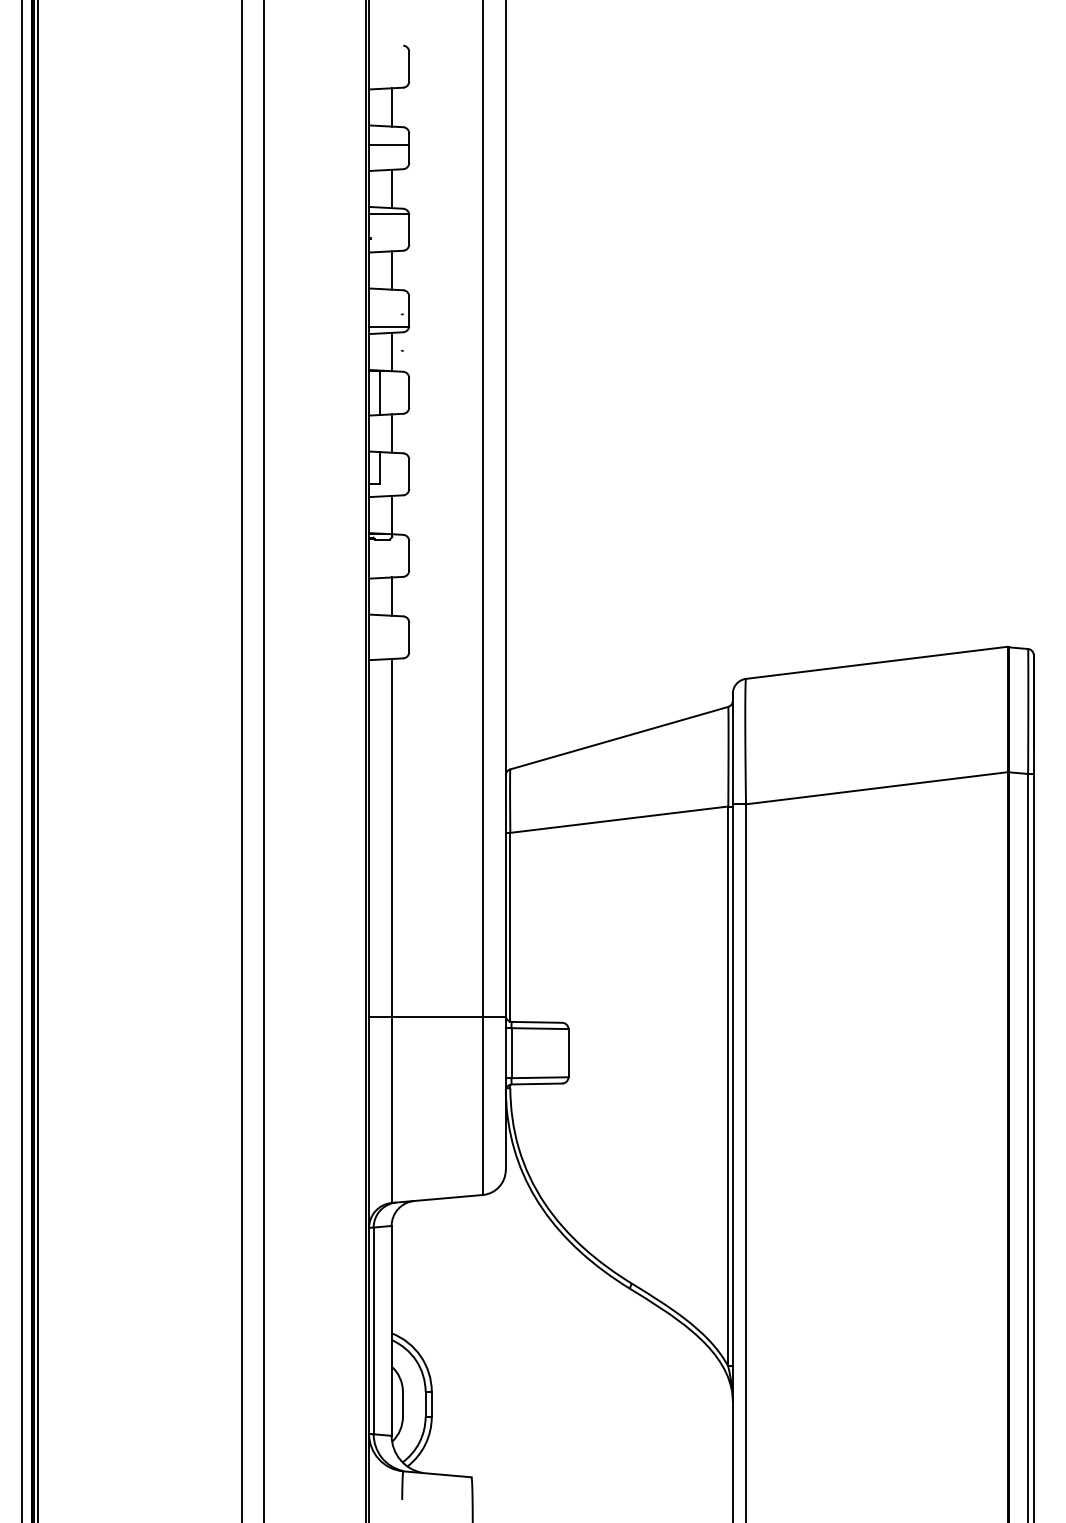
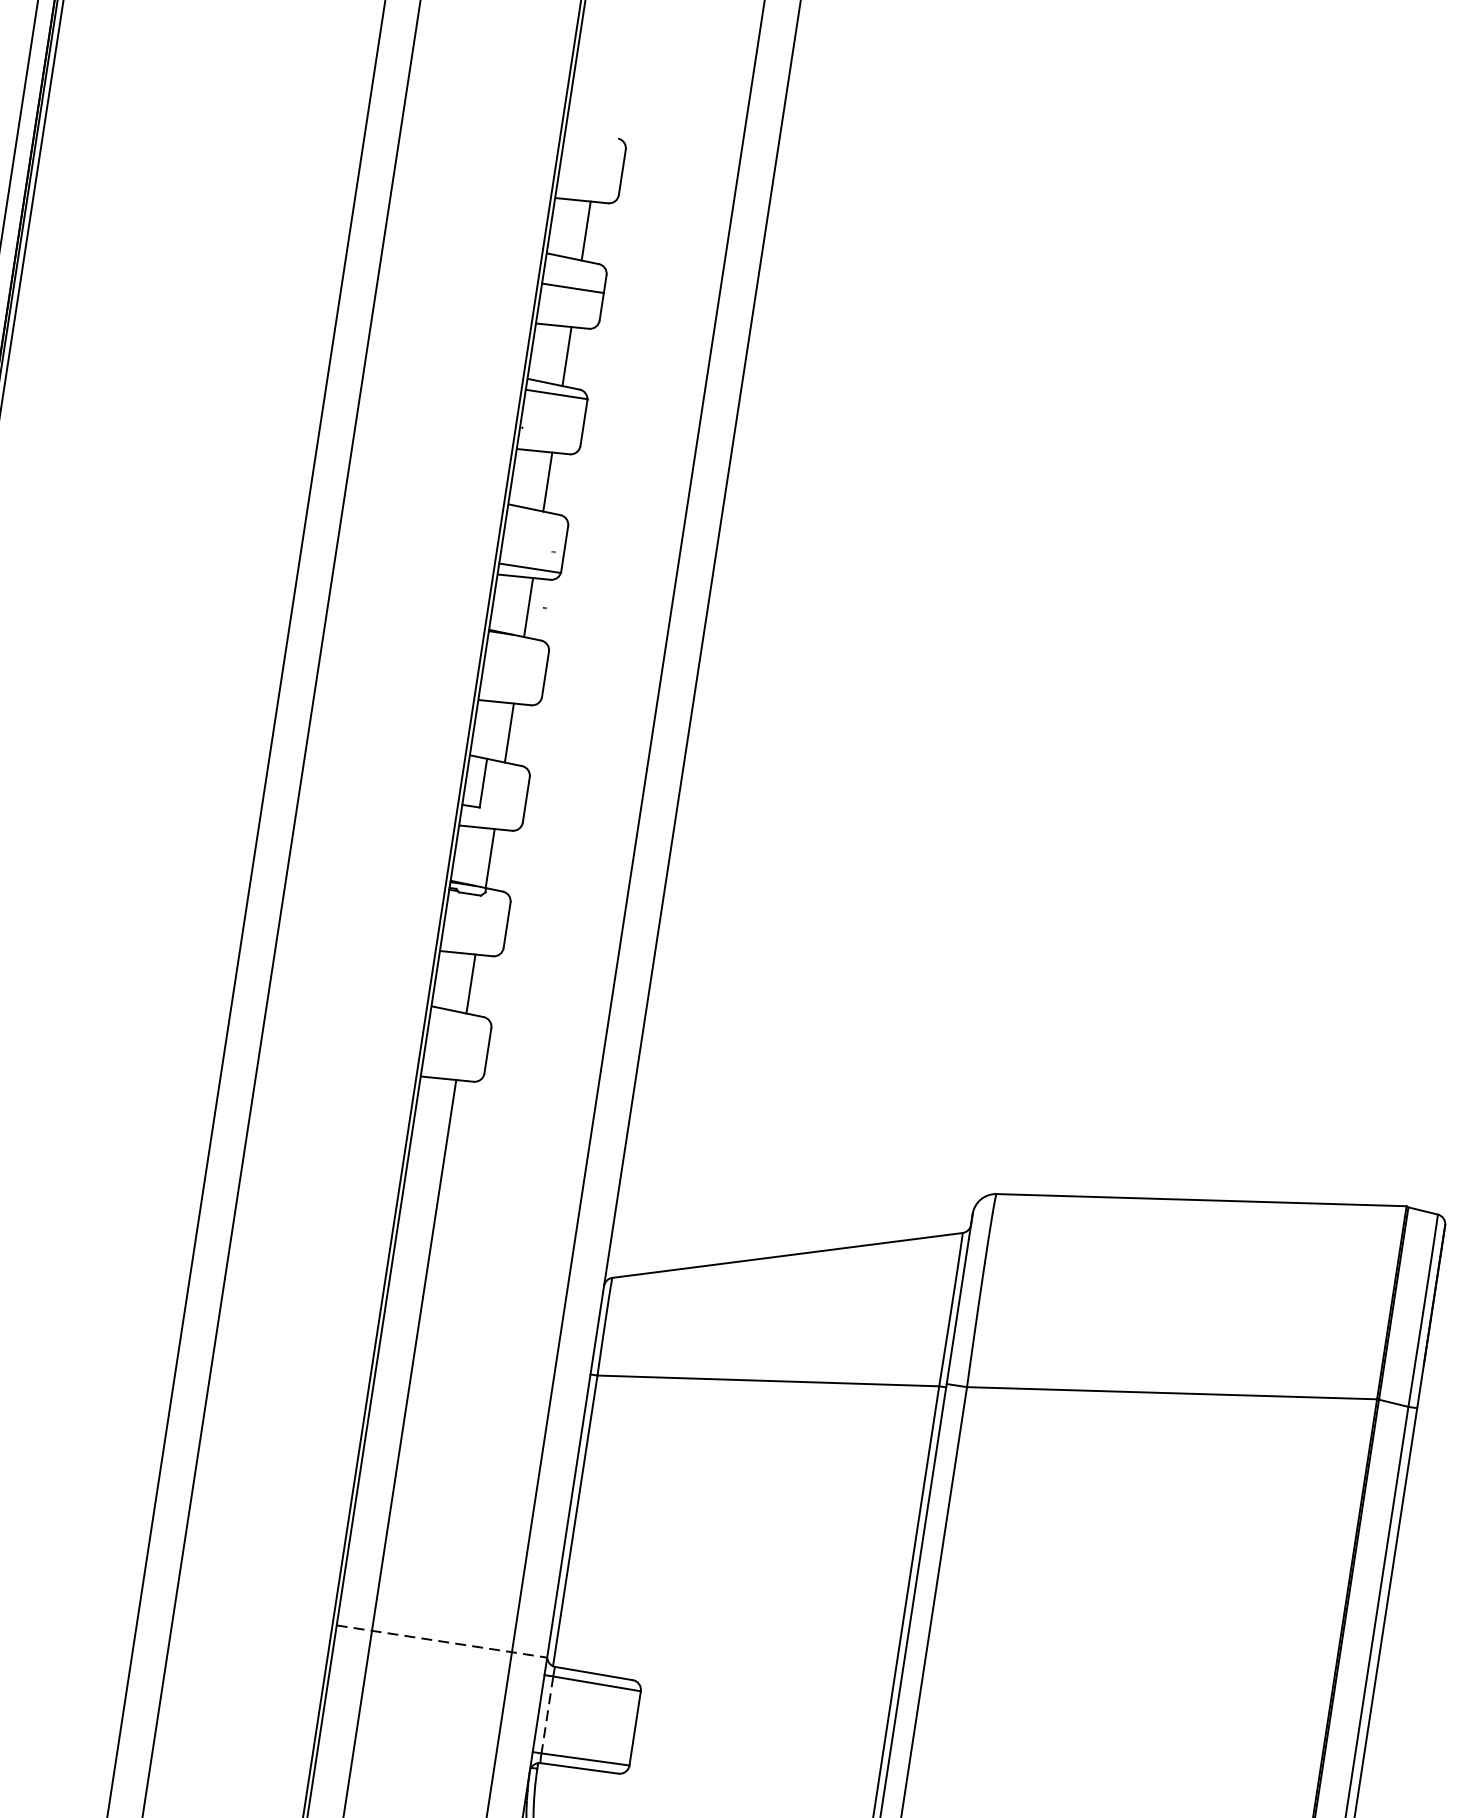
line: (380, 392) -> (501, 667), removed
line: (437, 1016) -> (442, 1641), solid -> dashed
line: (511, 1053) -> (547, 1715), solid -> dashed

